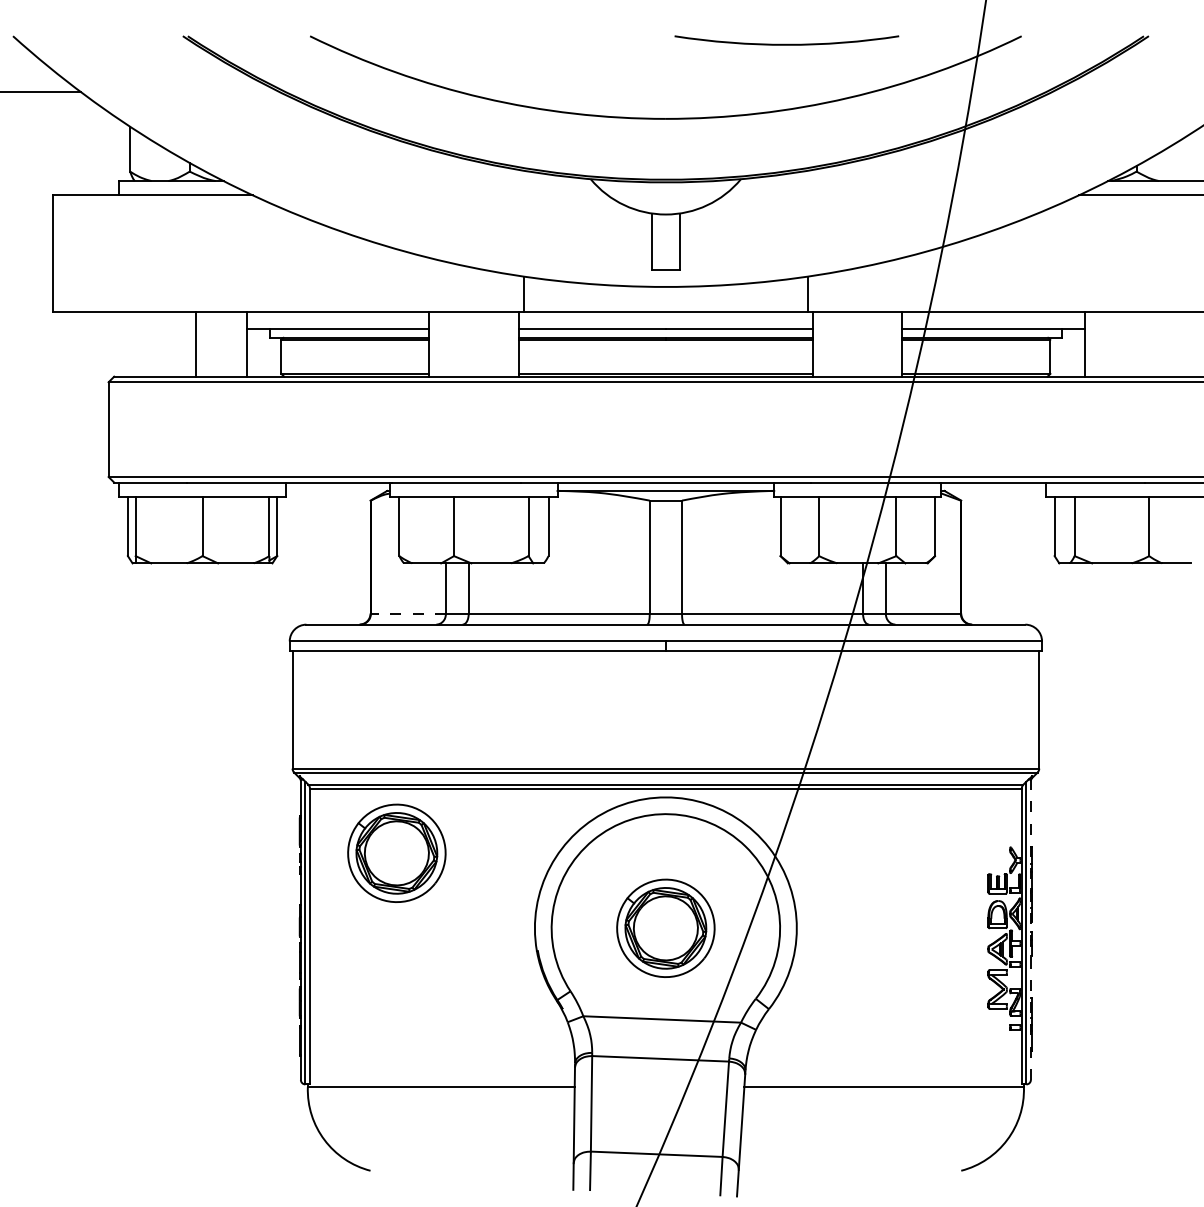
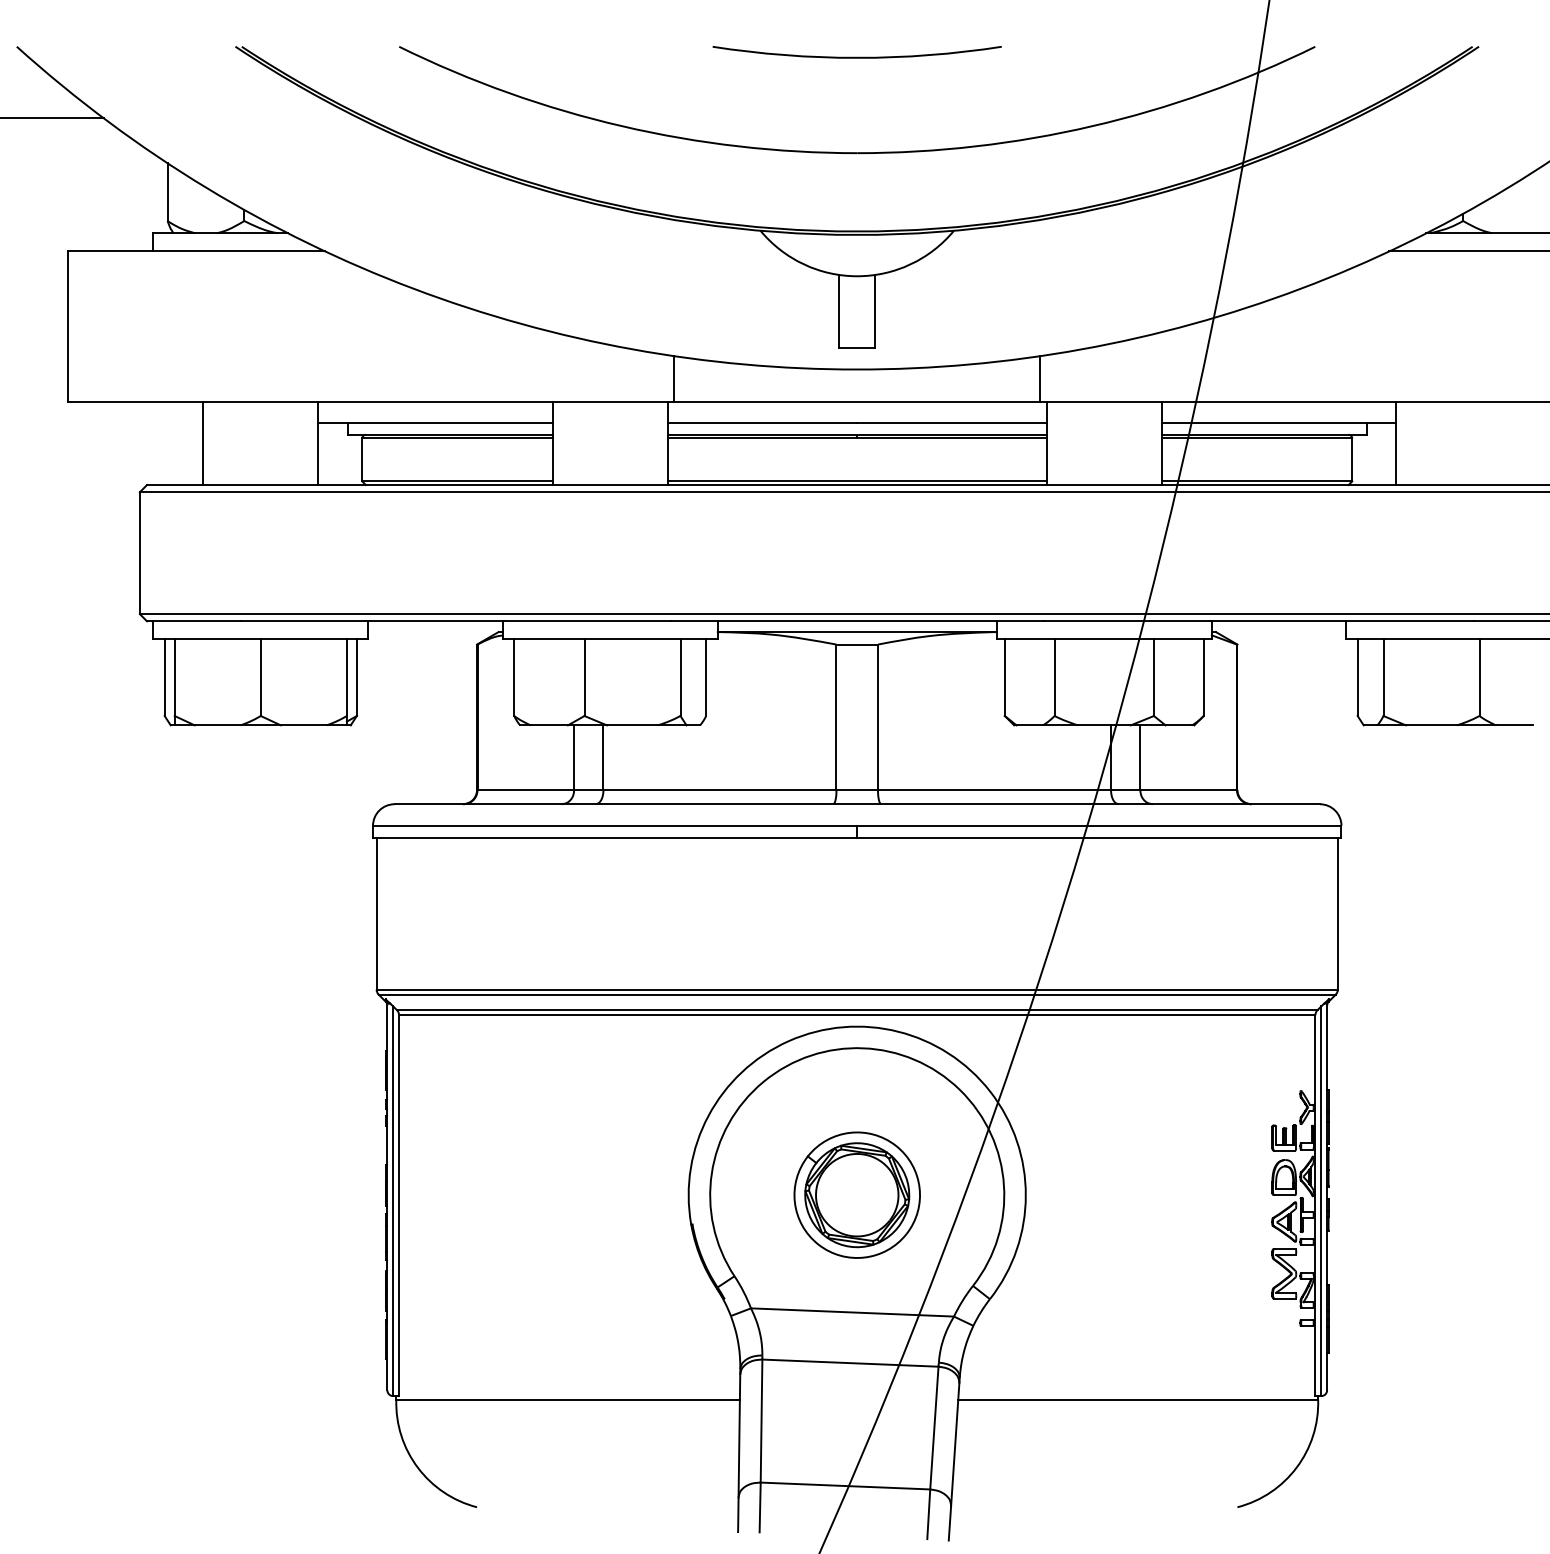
arc: (786, 43) -> (856, 56), moved
line: (196, 344) -> (204, 443), moved
line: (408, 613) -> (525, 789), dashed -> solid
part: (396, 852) -> (510, 1097), removed
line: (1030, 929) -> (1326, 1196), dashed -> solid

